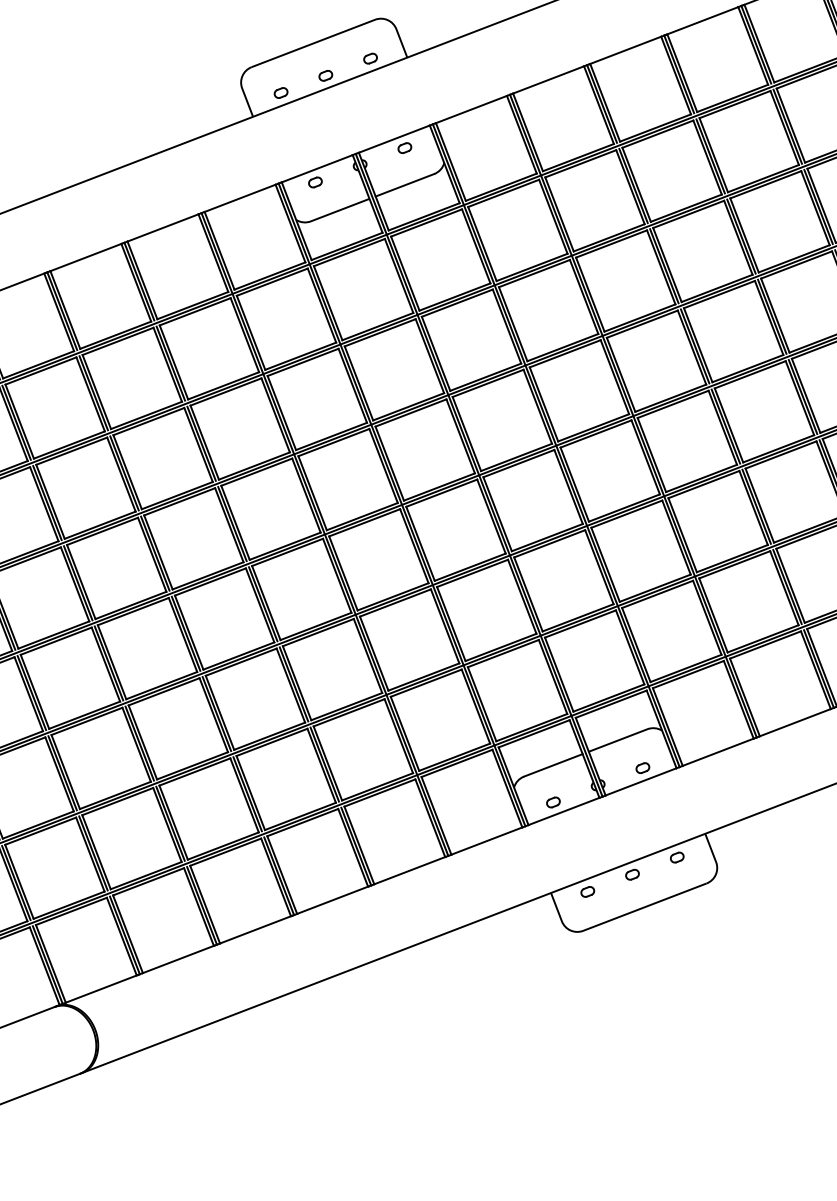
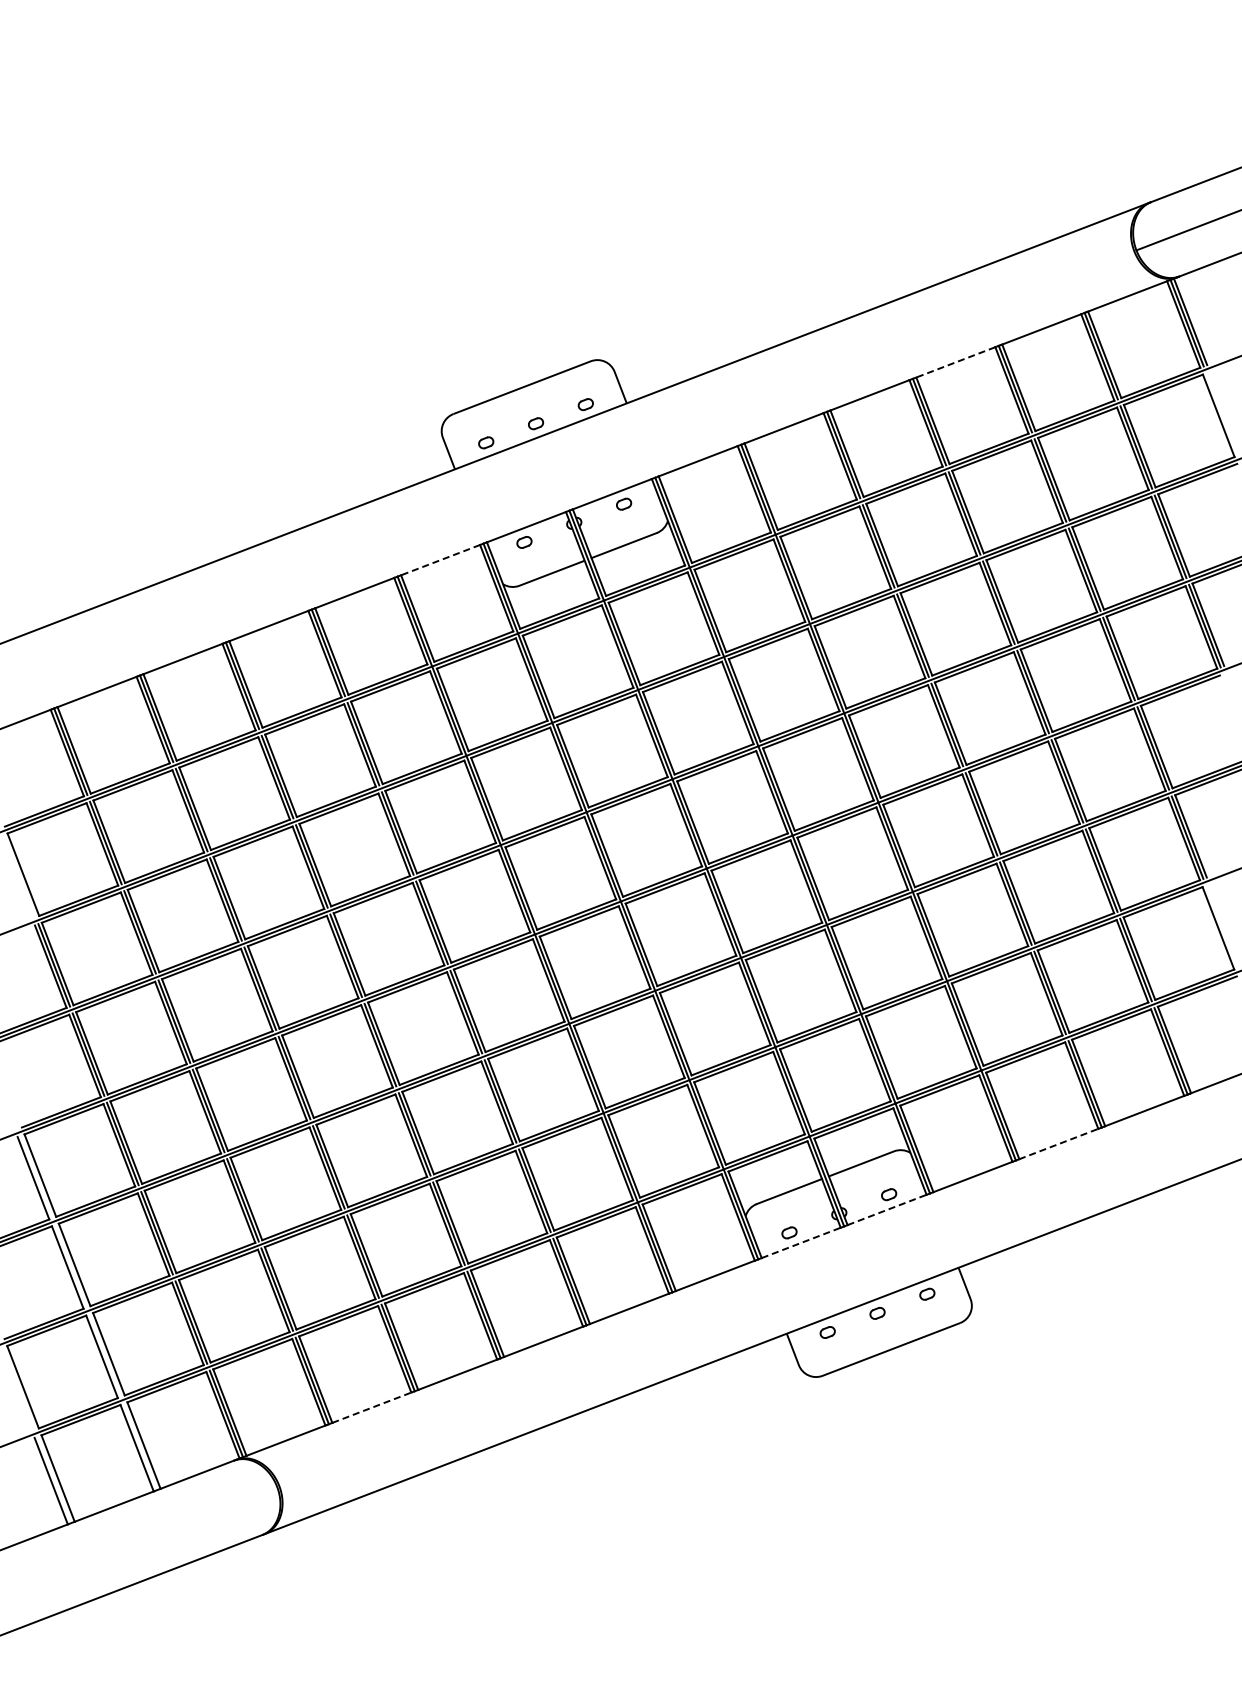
line: (701, 20) -> (954, 362), solid -> dashed
line: (240, 198) -> (440, 560), solid -> dashed
line: (795, 723) -> (1058, 1144), solid -> dashed
line: (641, 781) -> (887, 1209), solid -> dashed
line: (564, 811) -> (801, 1242), solid -> dashed
line: (178, 959) -> (372, 1407), solid -> dashed

